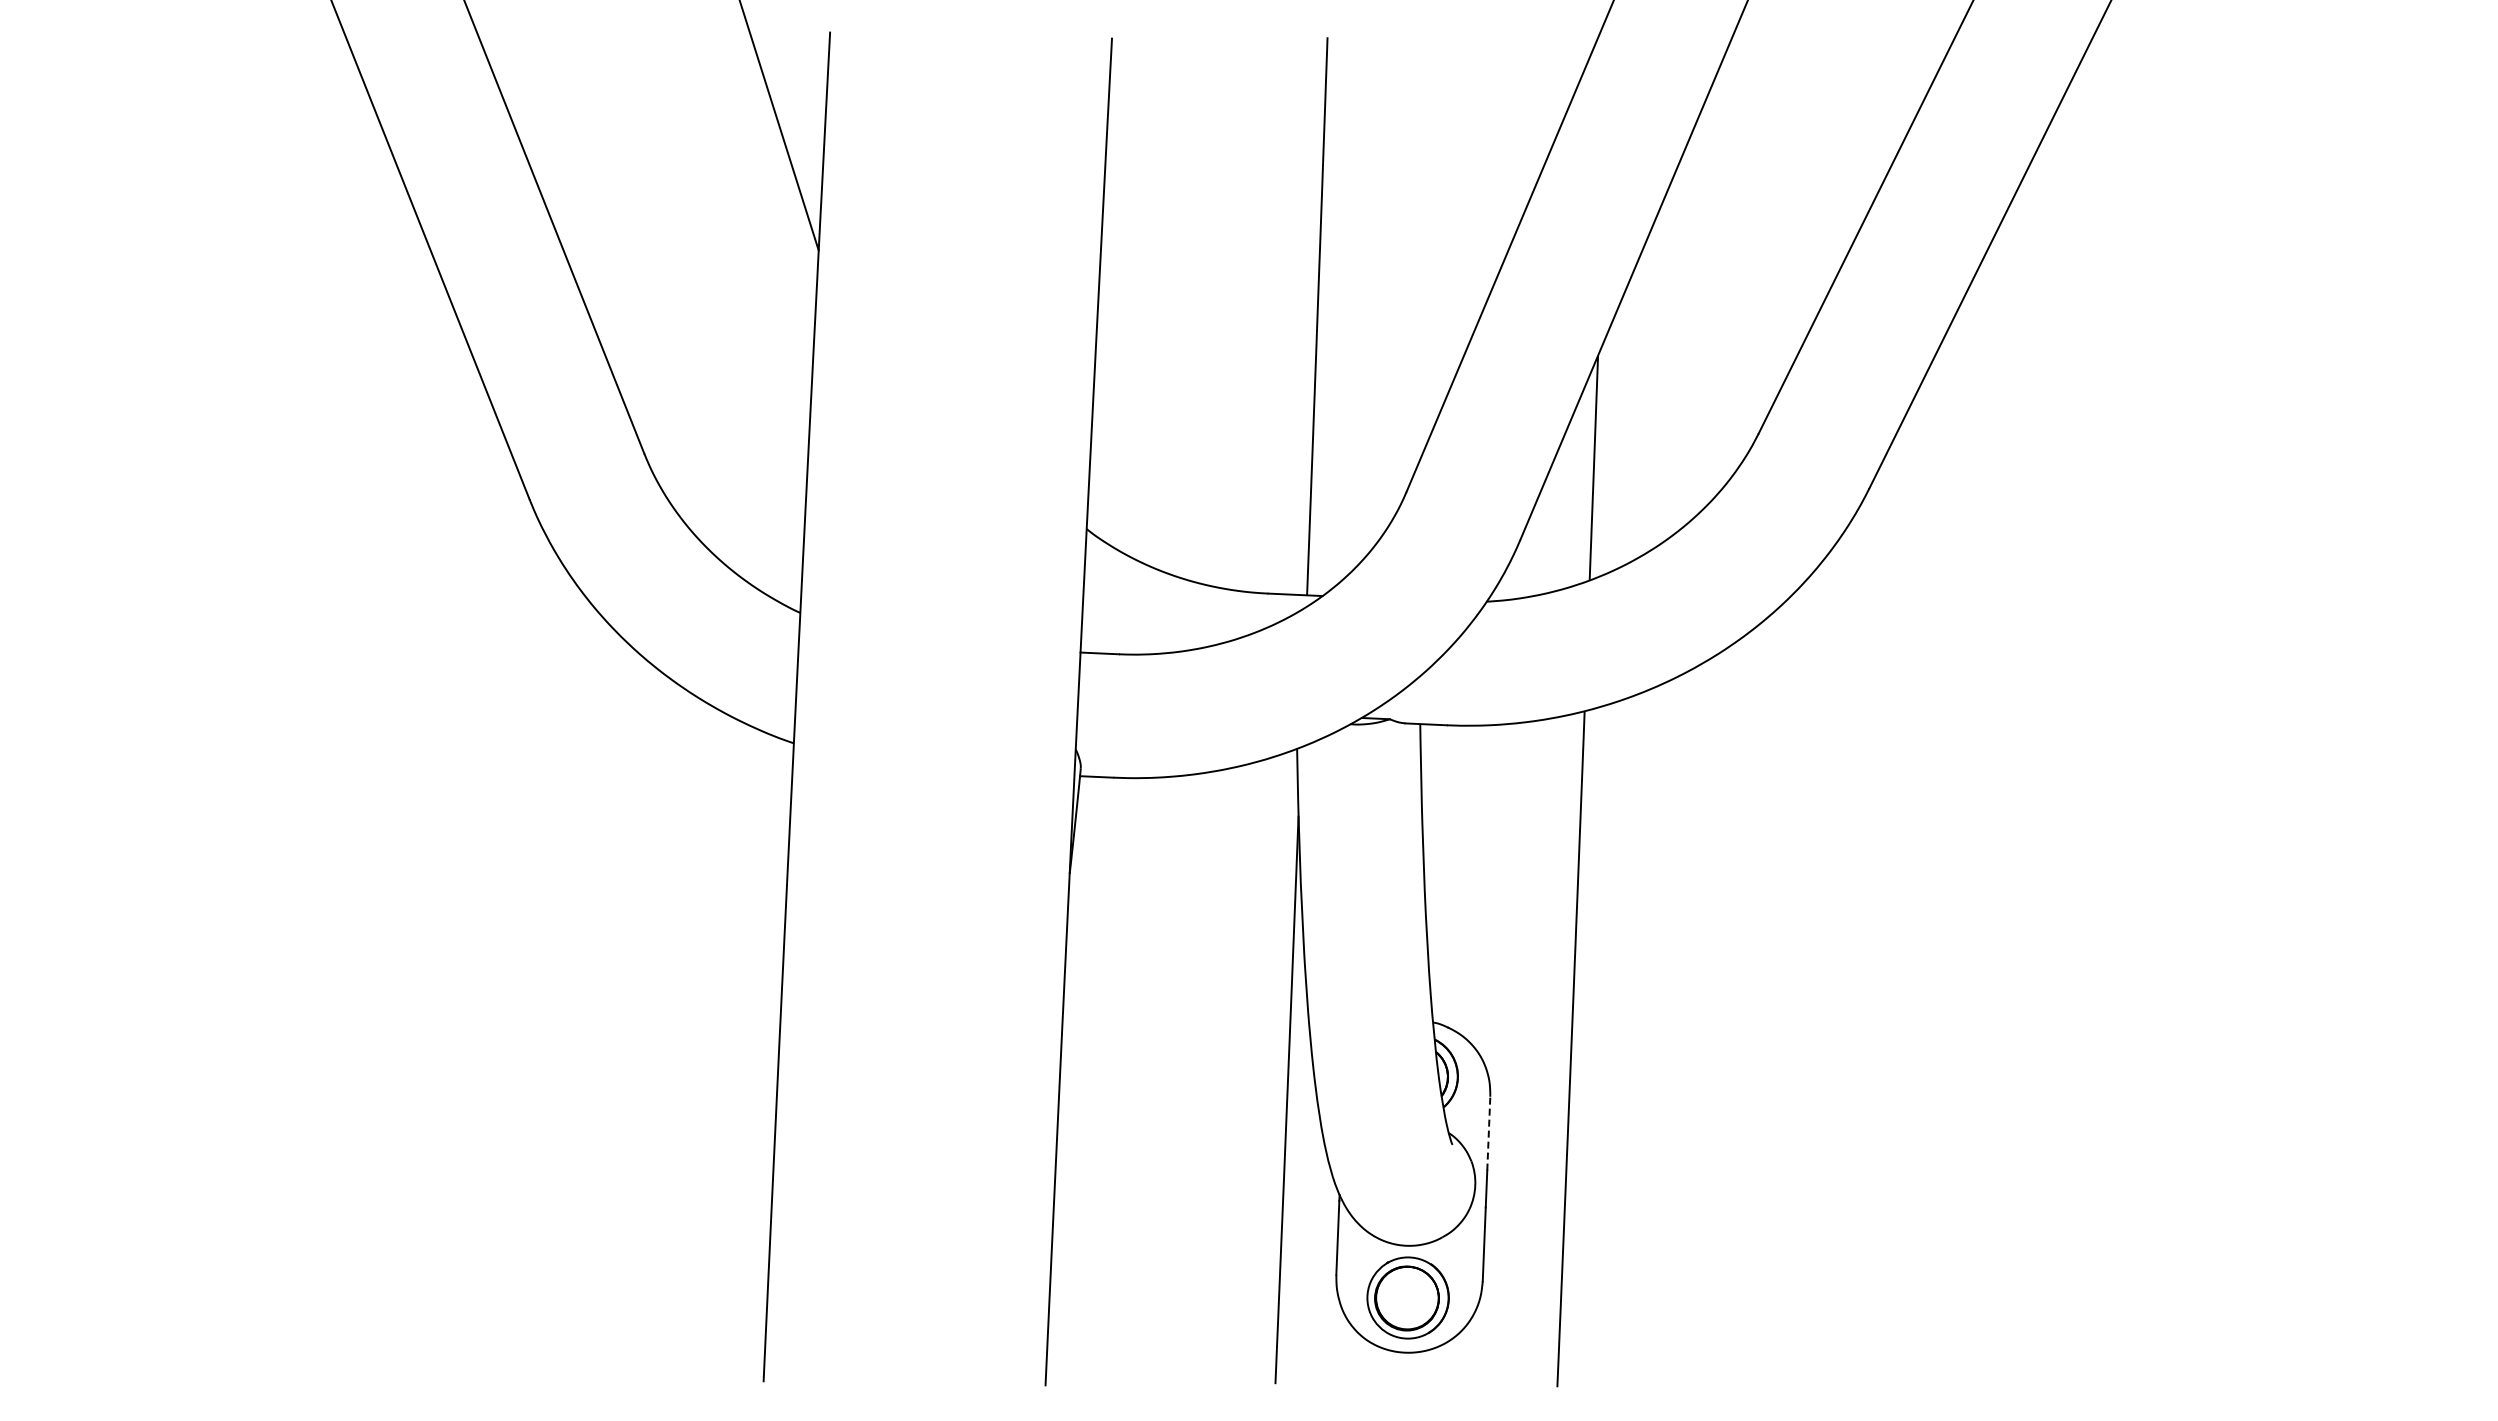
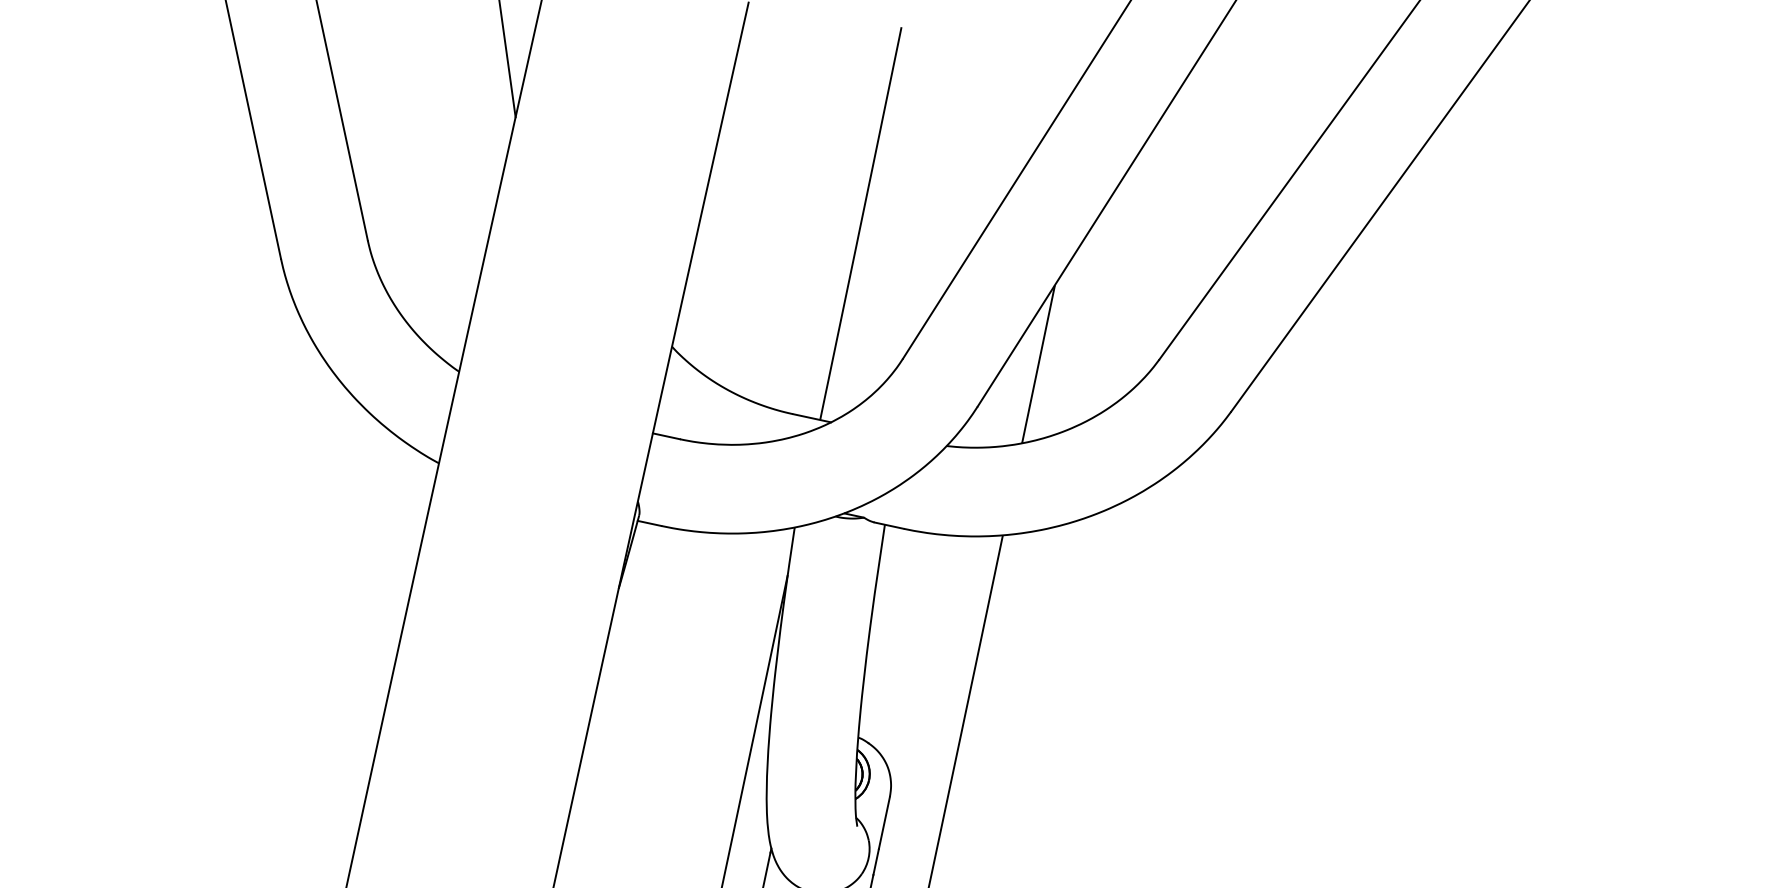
line: (1488, 1133) -> (884, 822), dashed -> solid

